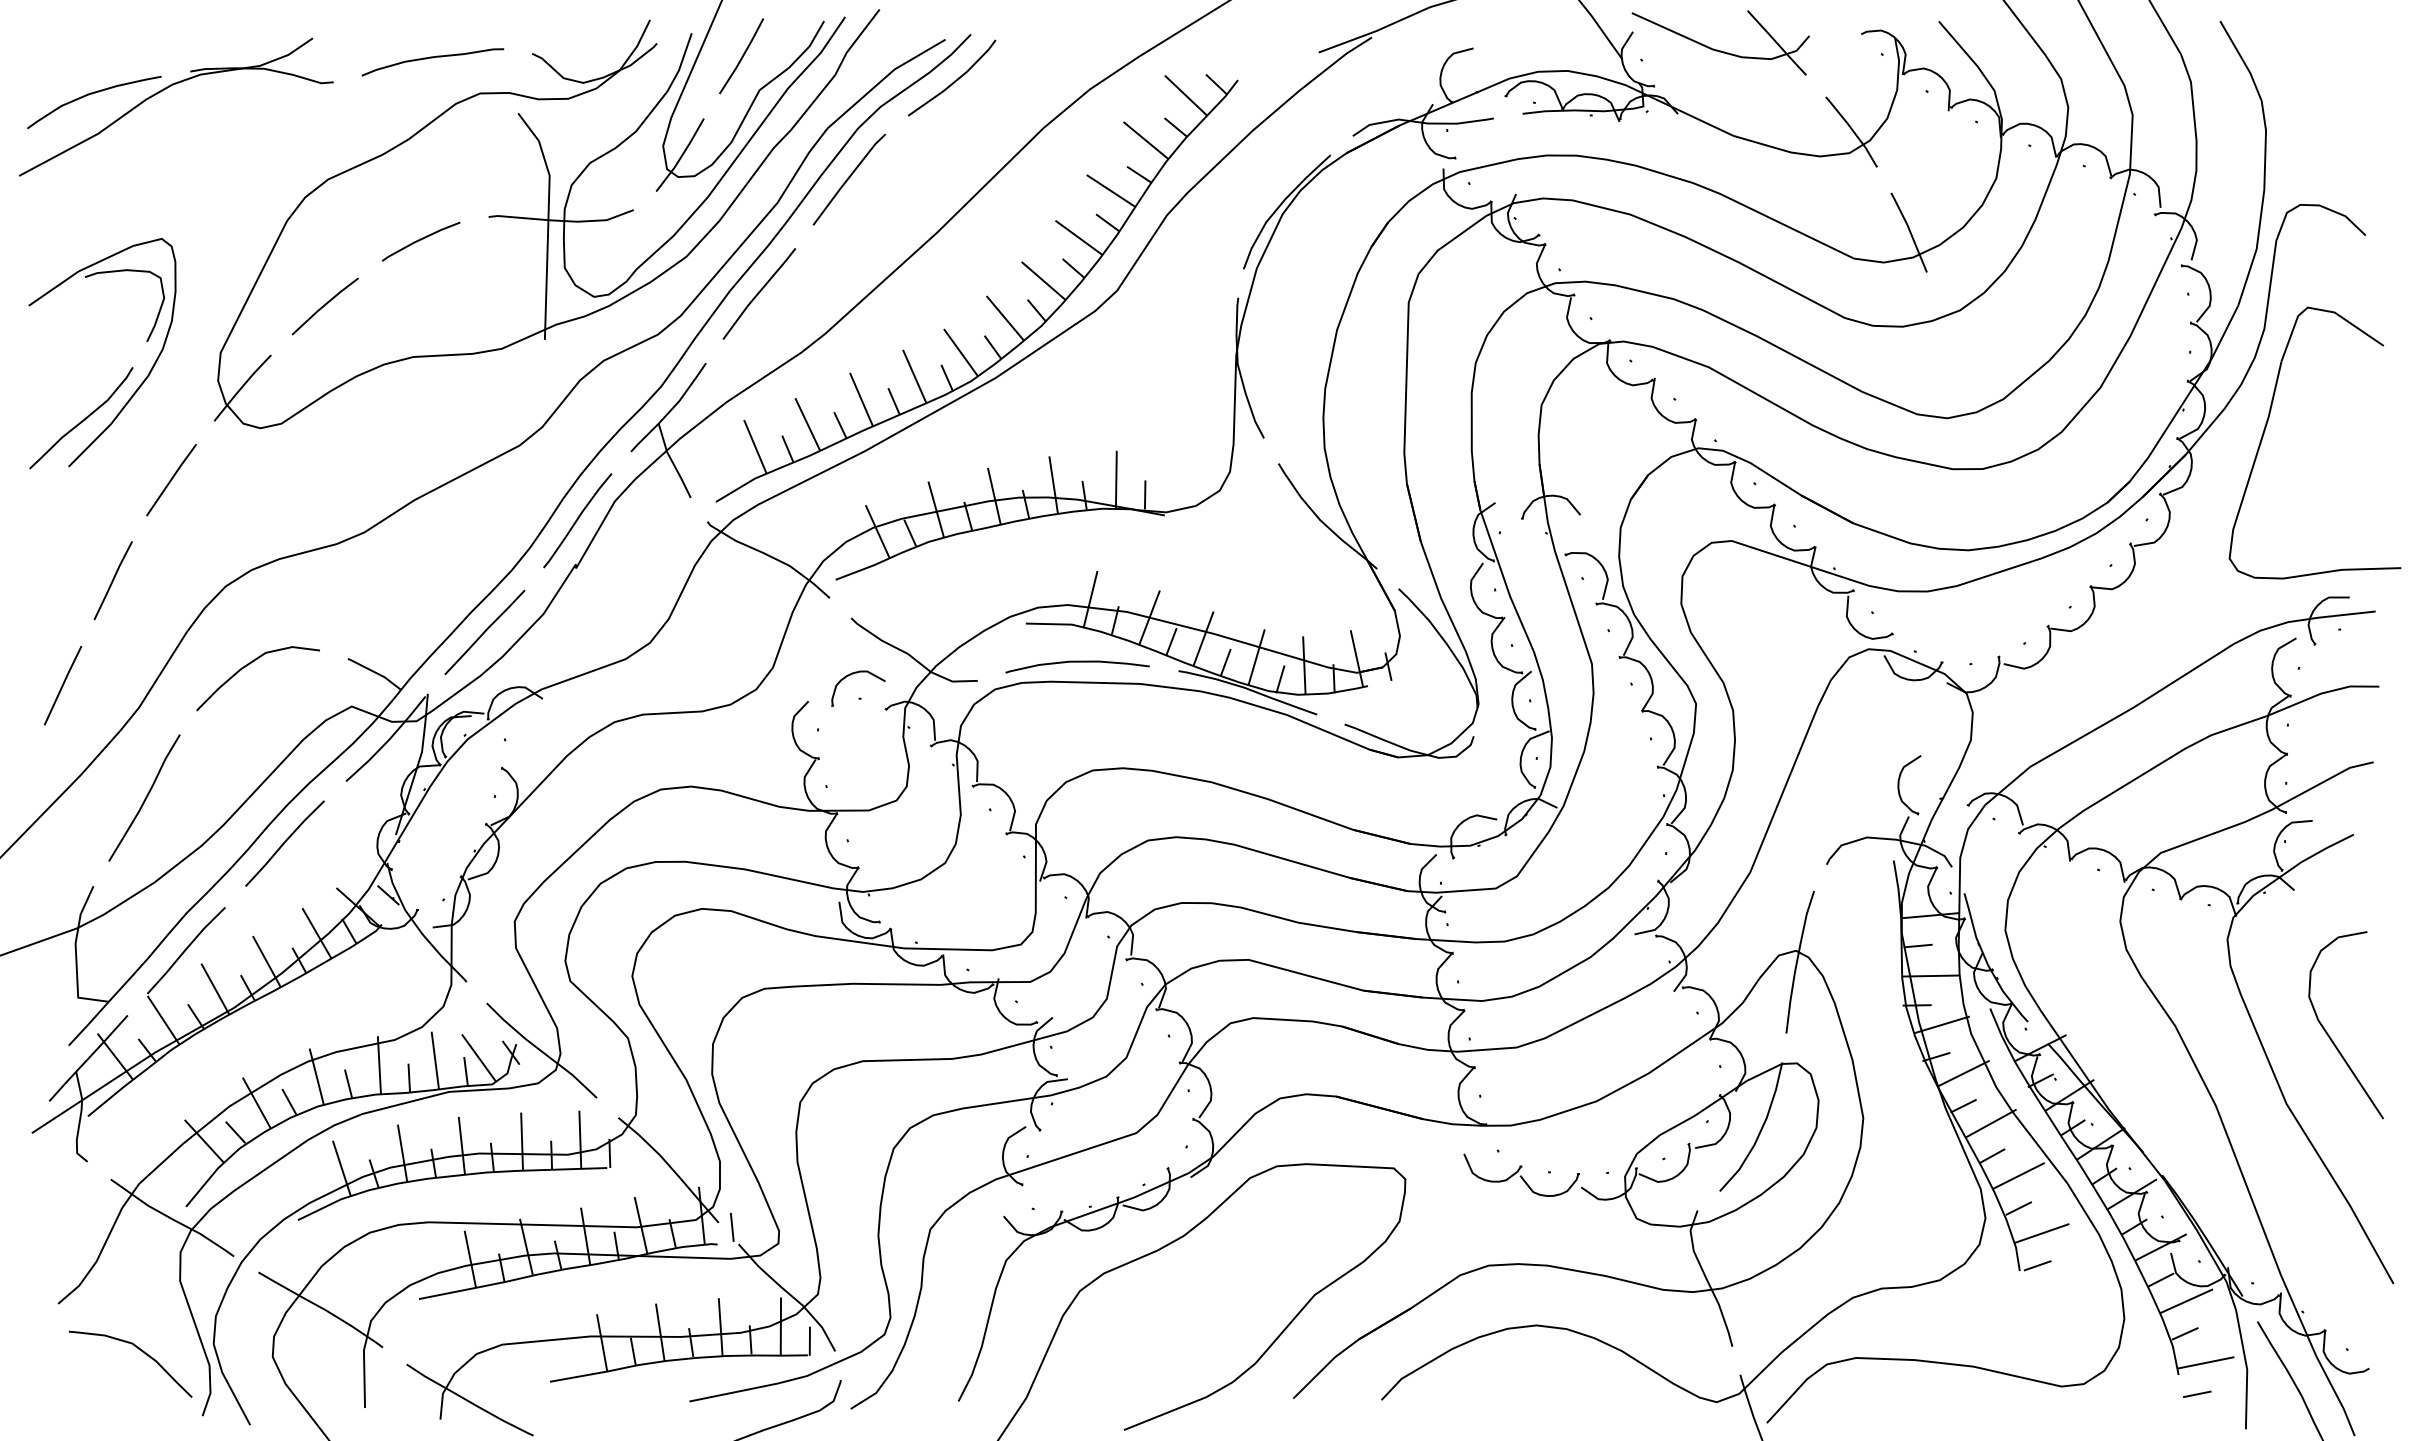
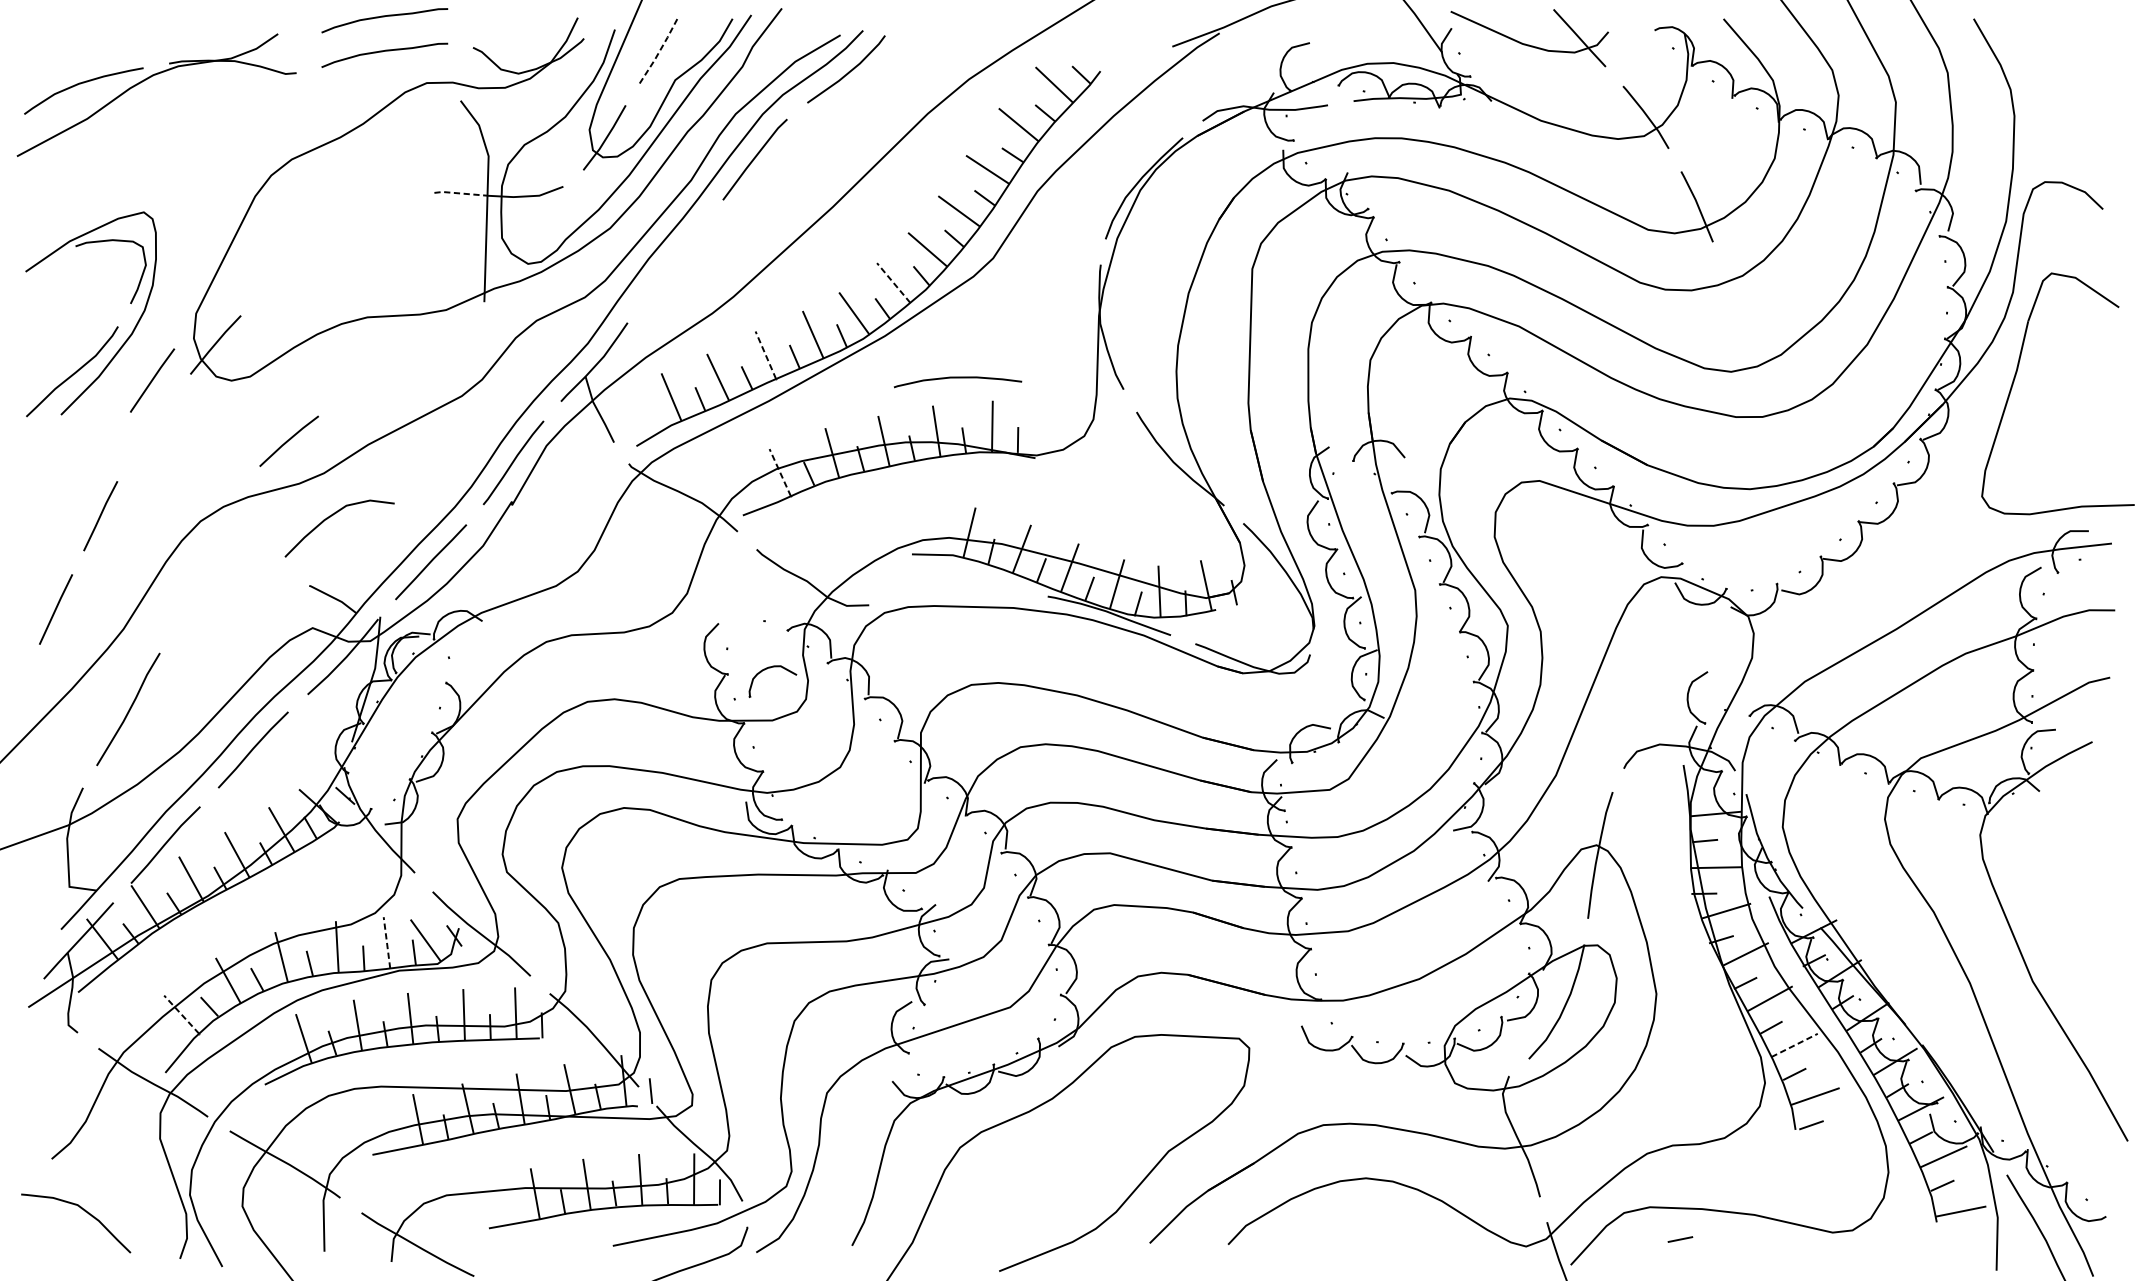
curve: (432, 19) -> (384, 17), added
line: (742, 56) -> (660, 50), solid -> dashed
line: (517, 217) -> (460, 193), solid -> dashed
line: (421, 240) -> (374, 213), removed
line: (758, 293) -> (674, 260), removed
line: (324, 306) -> (288, 441), moved
line: (1005, 318) -> (893, 283), solid -> dashed
line: (861, 400) -> (765, 356), solid -> dashed
line: (171, 480) -> (152, 380), moved
line: (877, 531) -> (780, 472), solid -> dashed
curve: (1077, 662) -> (957, 378), moved
curve: (250, 664) -> (332, 516), moved
part: (853, 674) -> (768, 668), moved
curve: (2330, 1036) -> (2071, 921), removed
line: (435, 1061) -> (387, 943), solid -> dashed
line: (203, 1140) -> (180, 1013), solid -> dashed
line: (2018, 1176) -> (1794, 1045), solid -> dashed
curve: (139, 1350) -> (83, 1211), moved
line: (2197, 1393) -> (1680, 1238), moved

